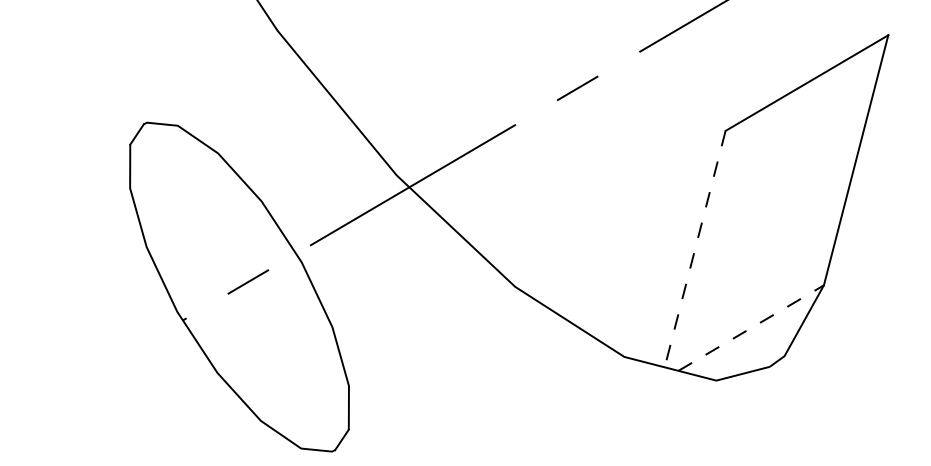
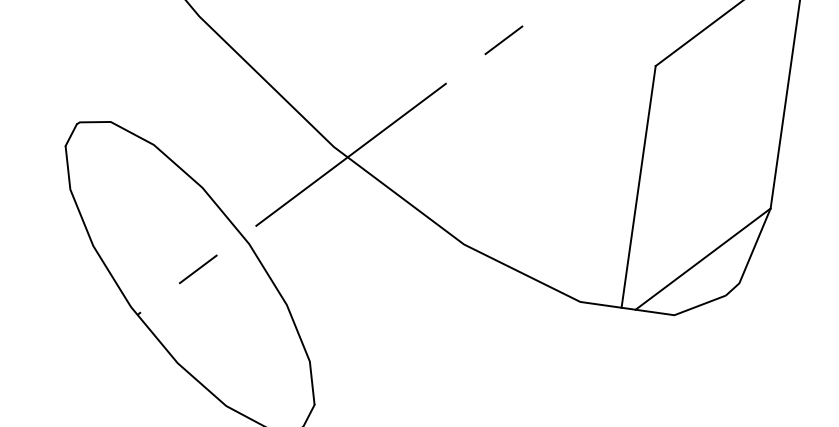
line: (695, 249) -> (639, 187), dashed -> solid
line: (751, 327) -> (703, 258), dashed -> solid

